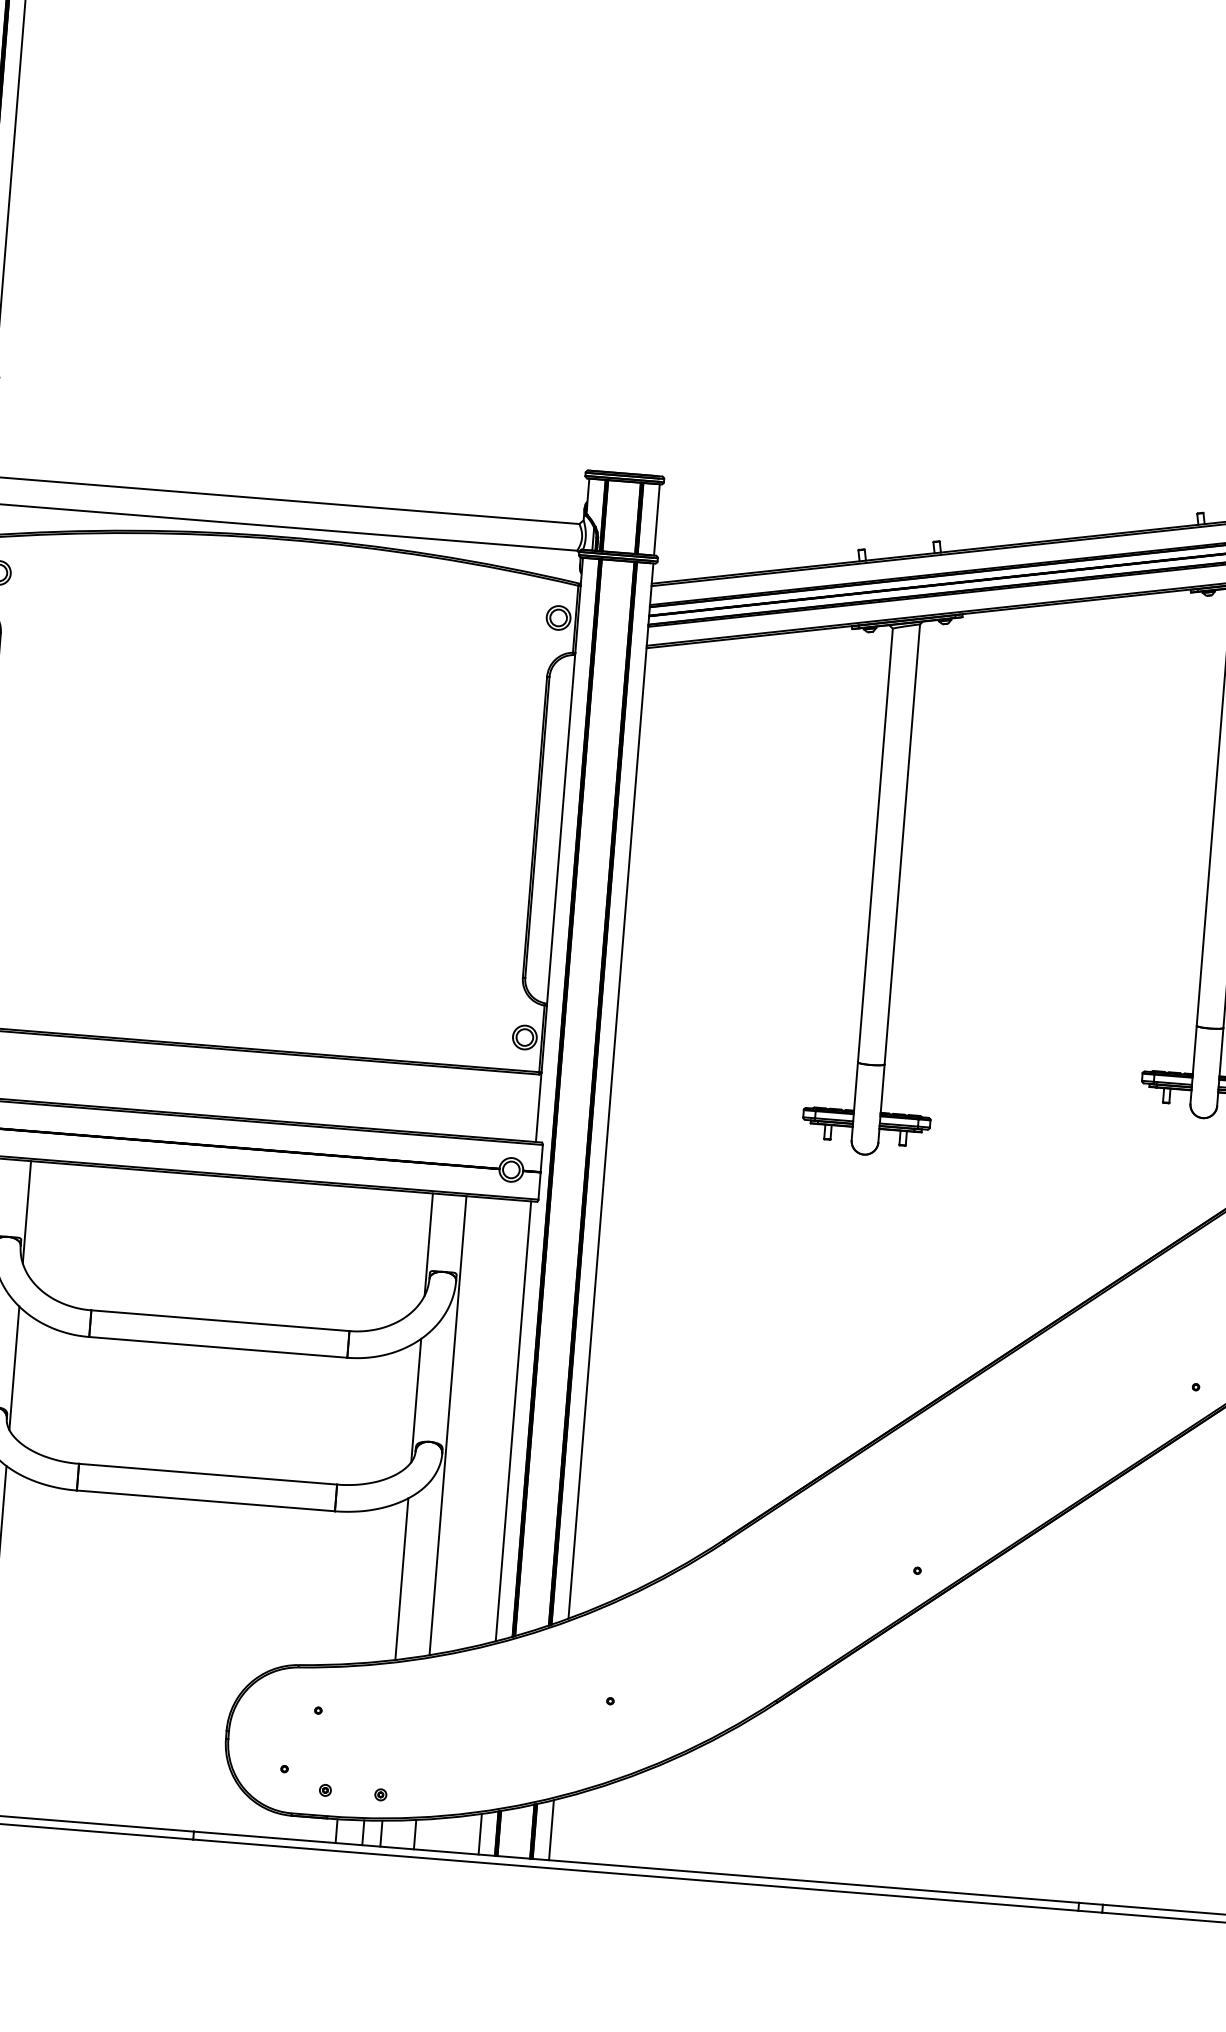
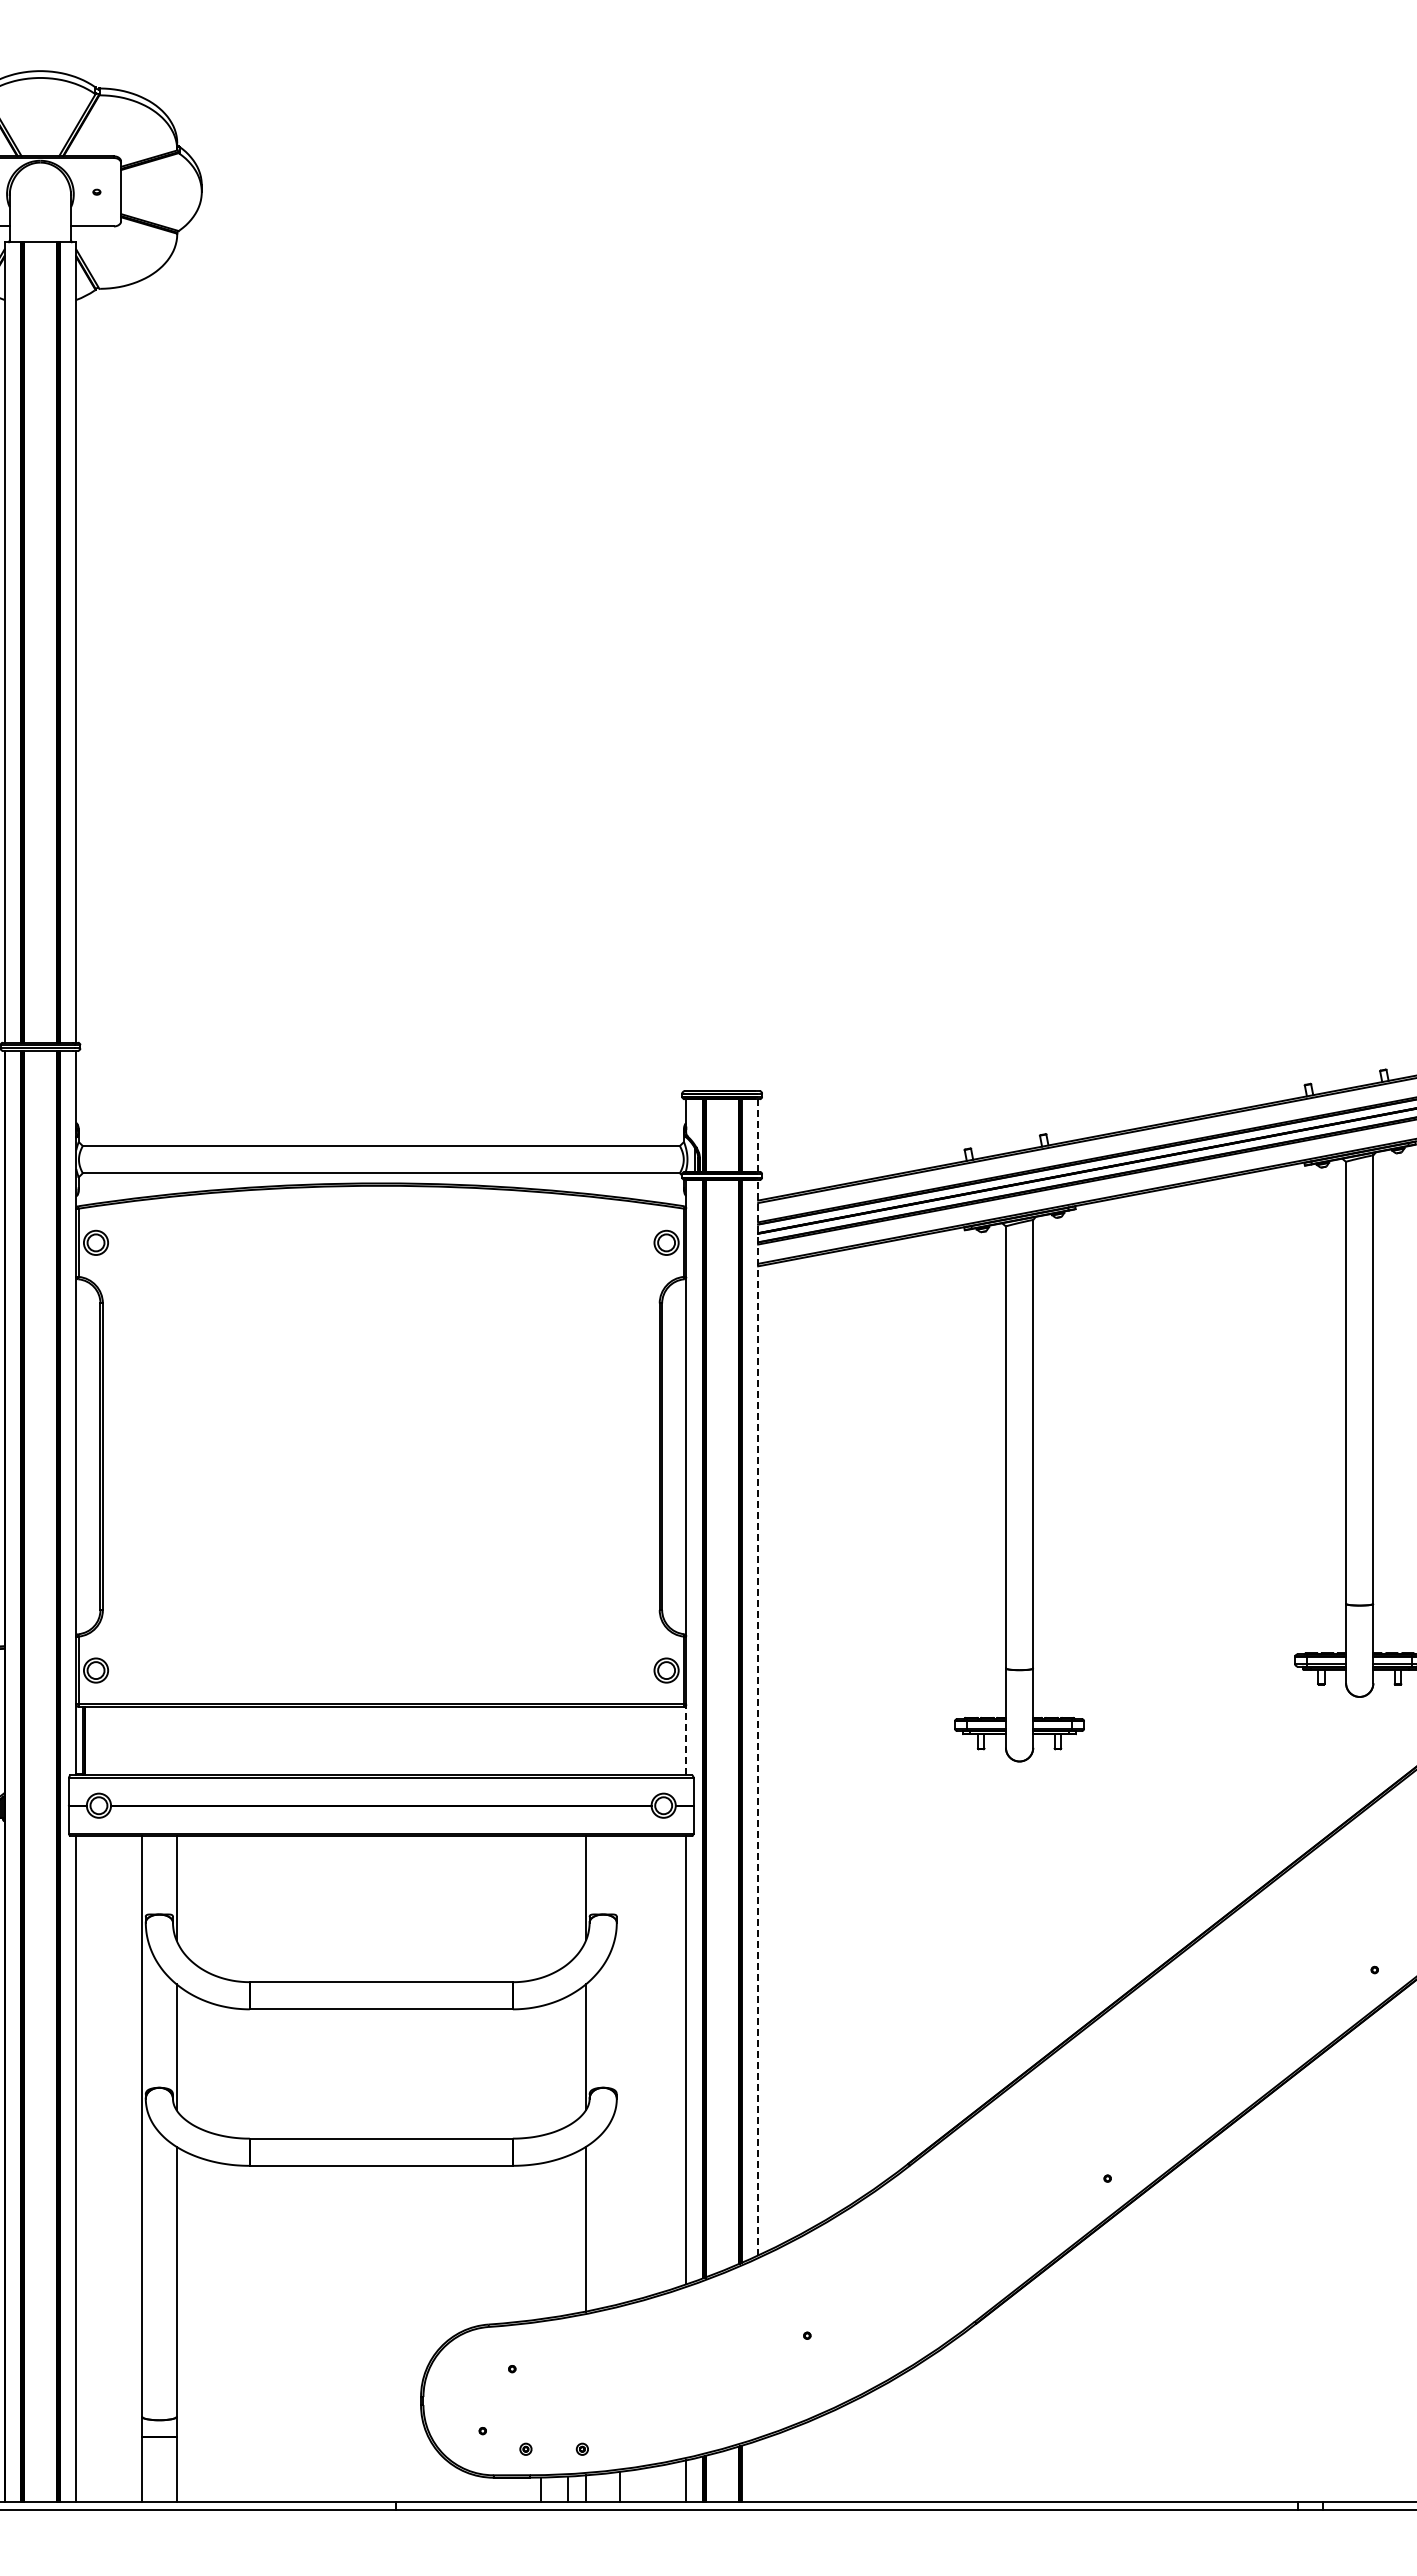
line: (657, 519) -> (758, 1135), solid -> dashed
line: (611, 1090) -> (758, 1717), solid -> dashed
line: (538, 1106) -> (686, 1739), solid -> dashed
line: (448, 1425) -> (620, 2069), removed
line: (551, 1829) -> (758, 2470), removed

